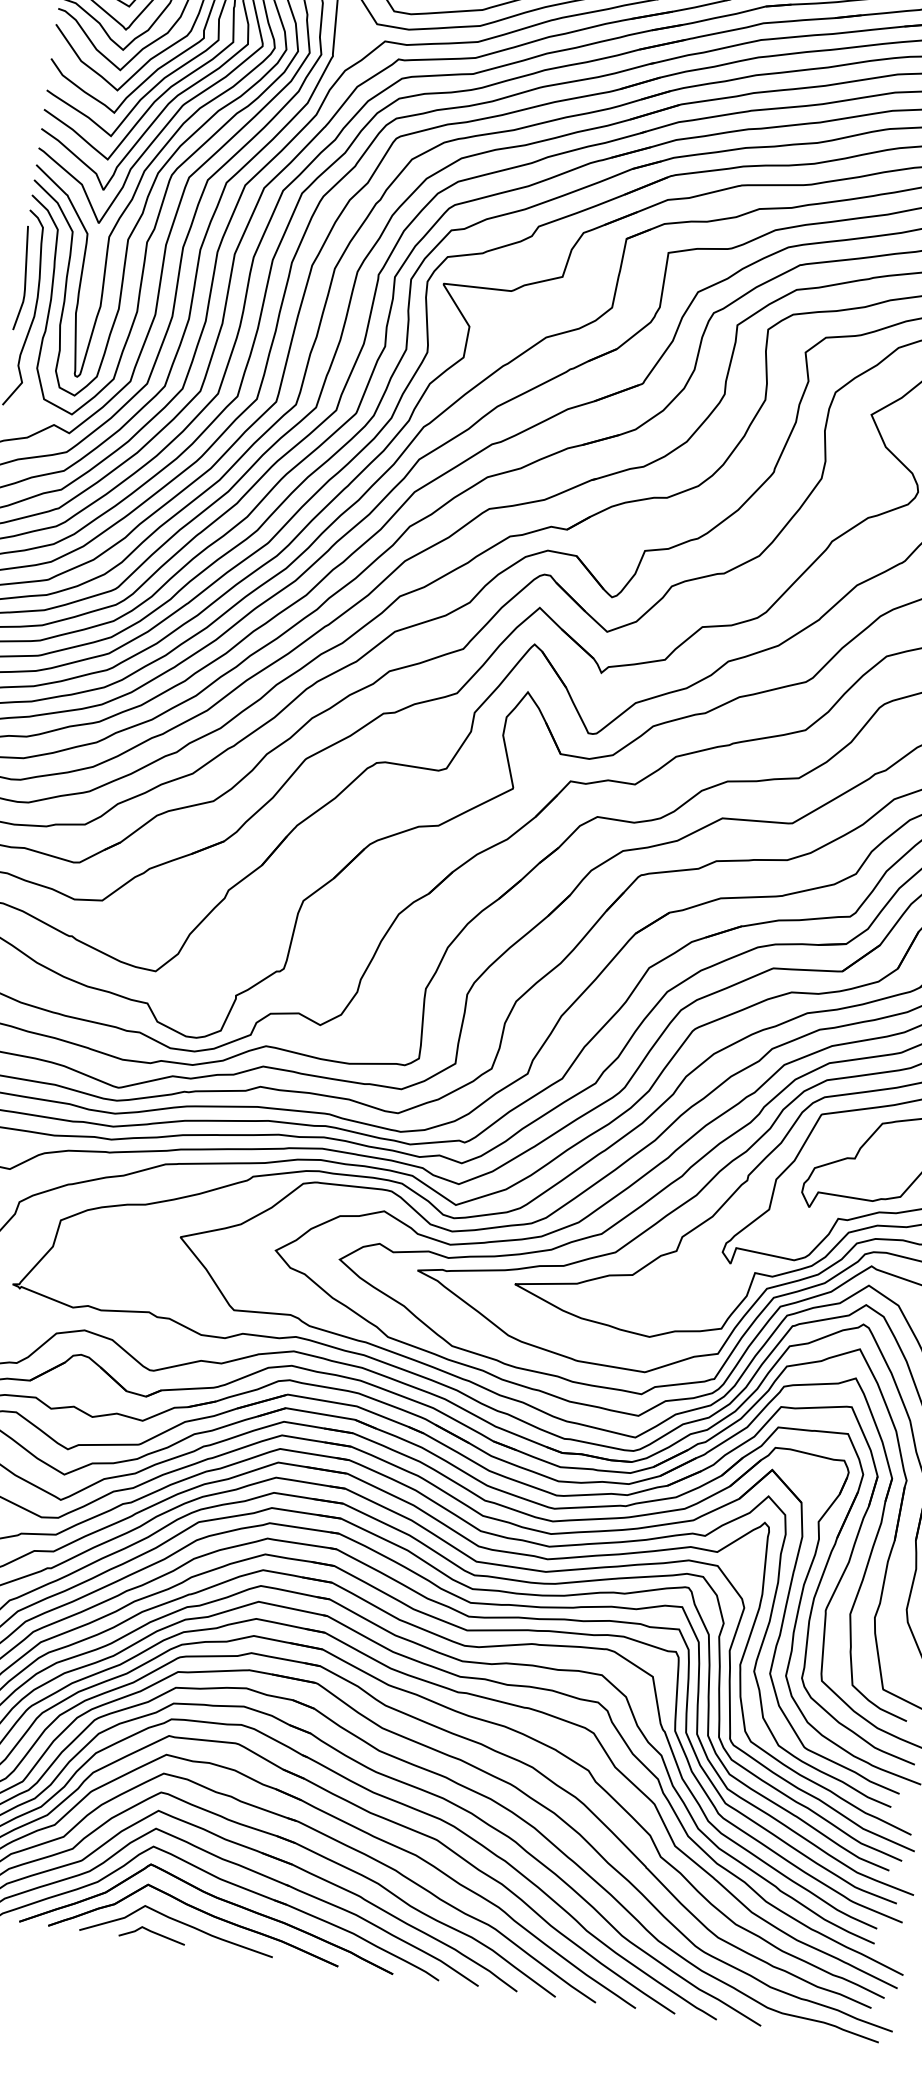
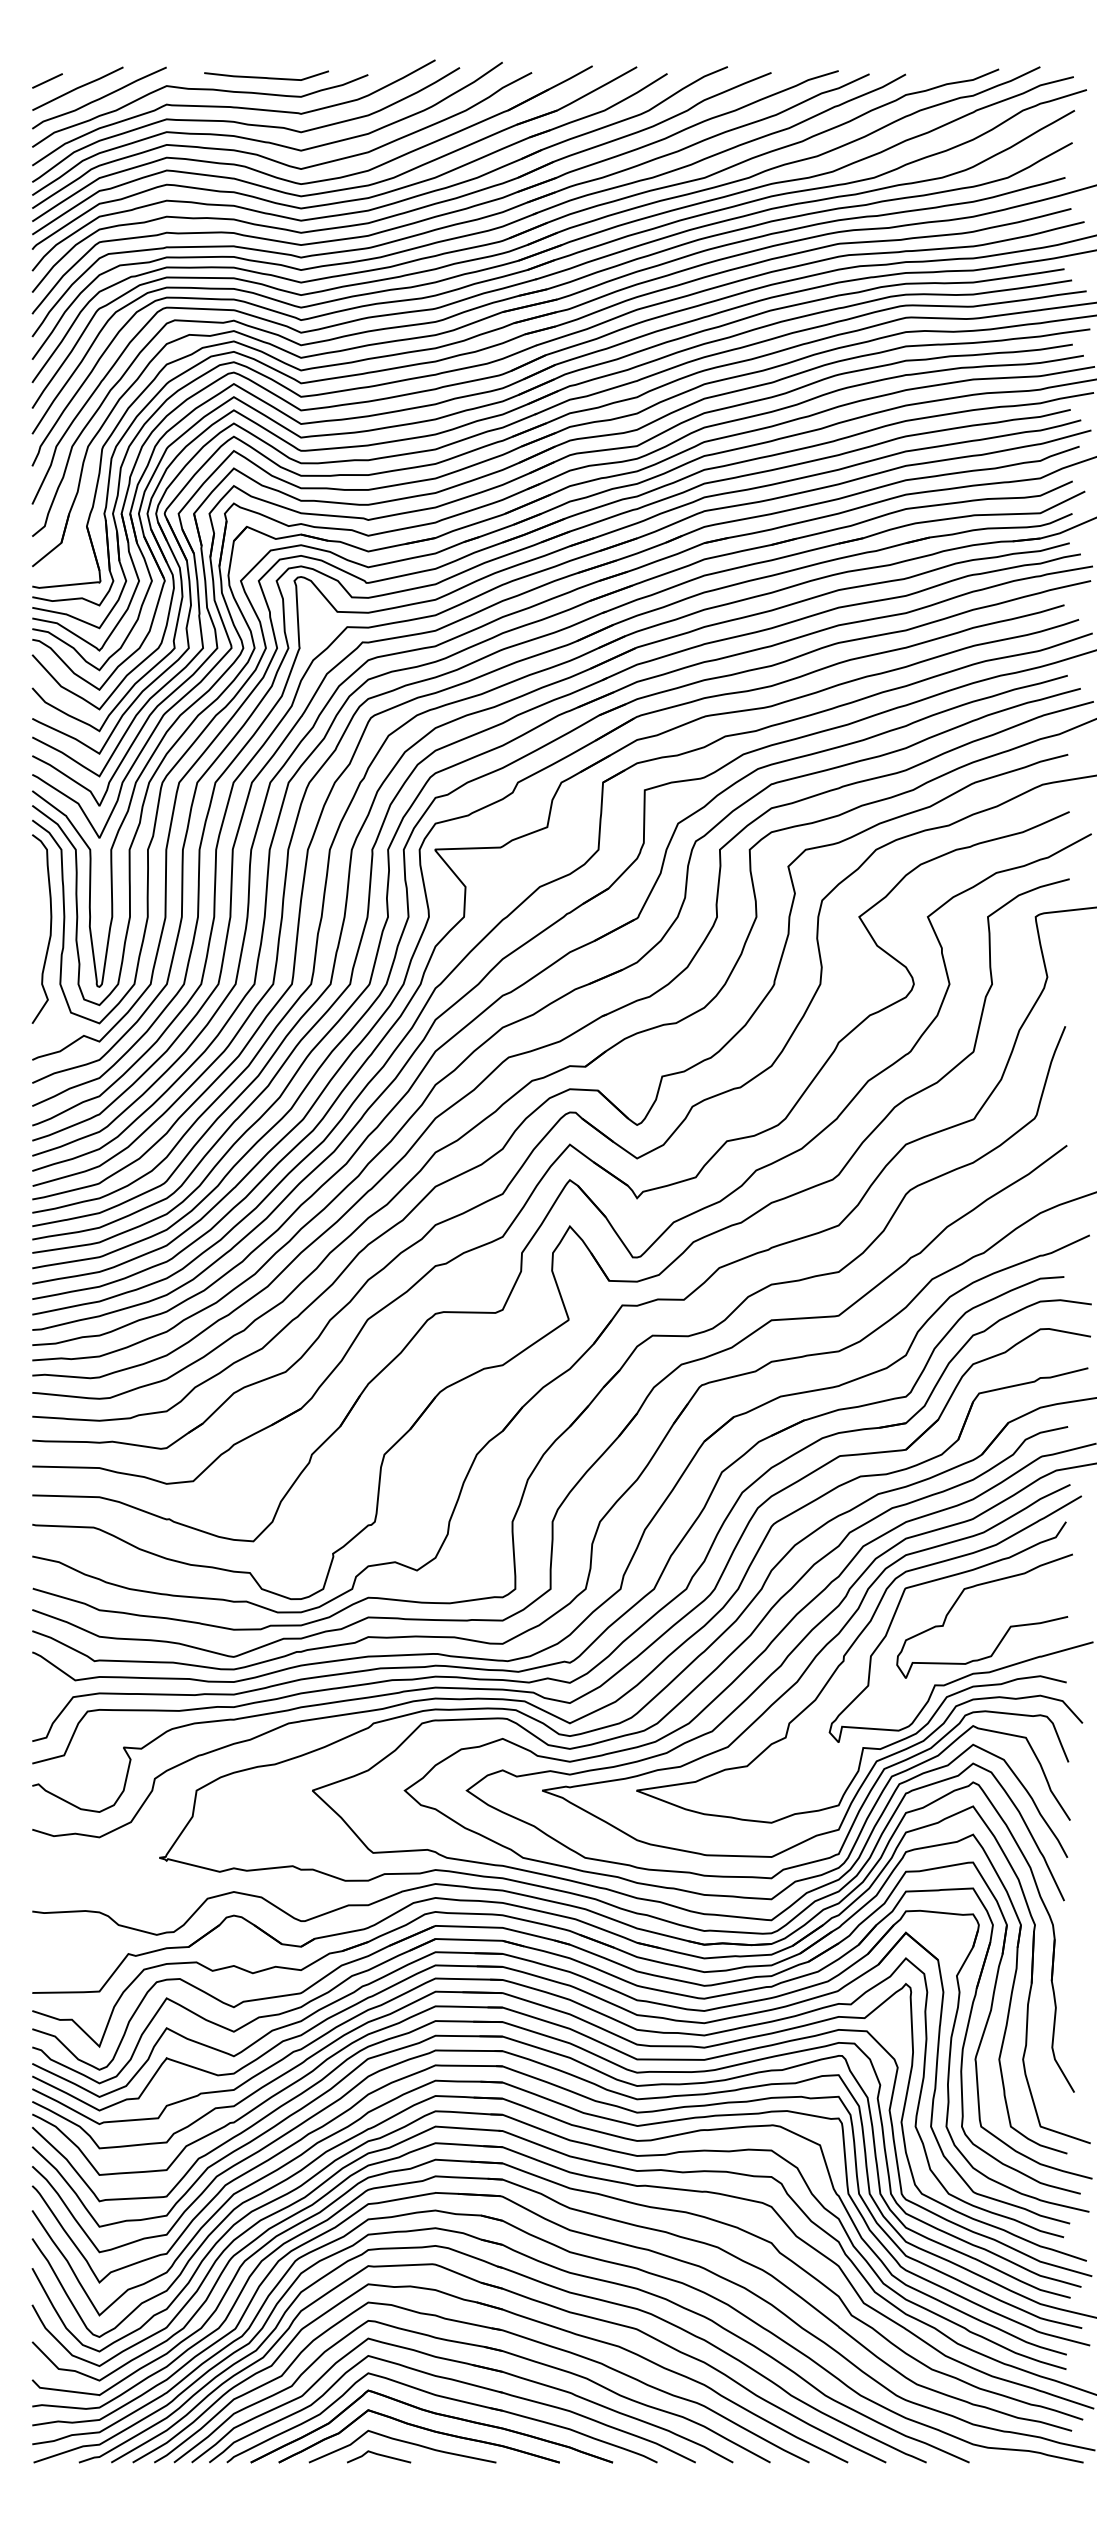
line: (24, 278) -> (36, 900), removed

